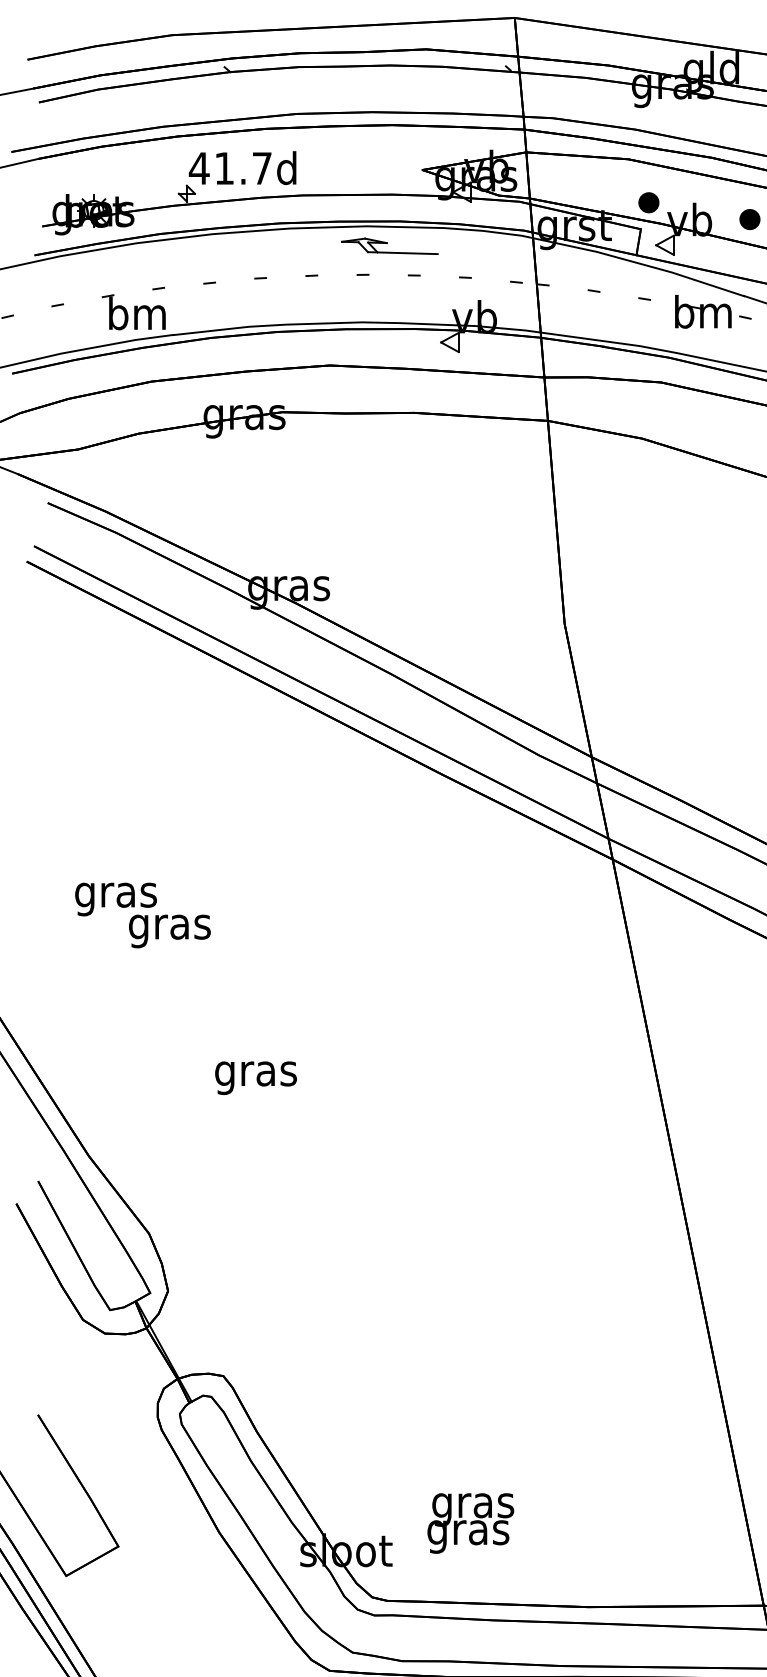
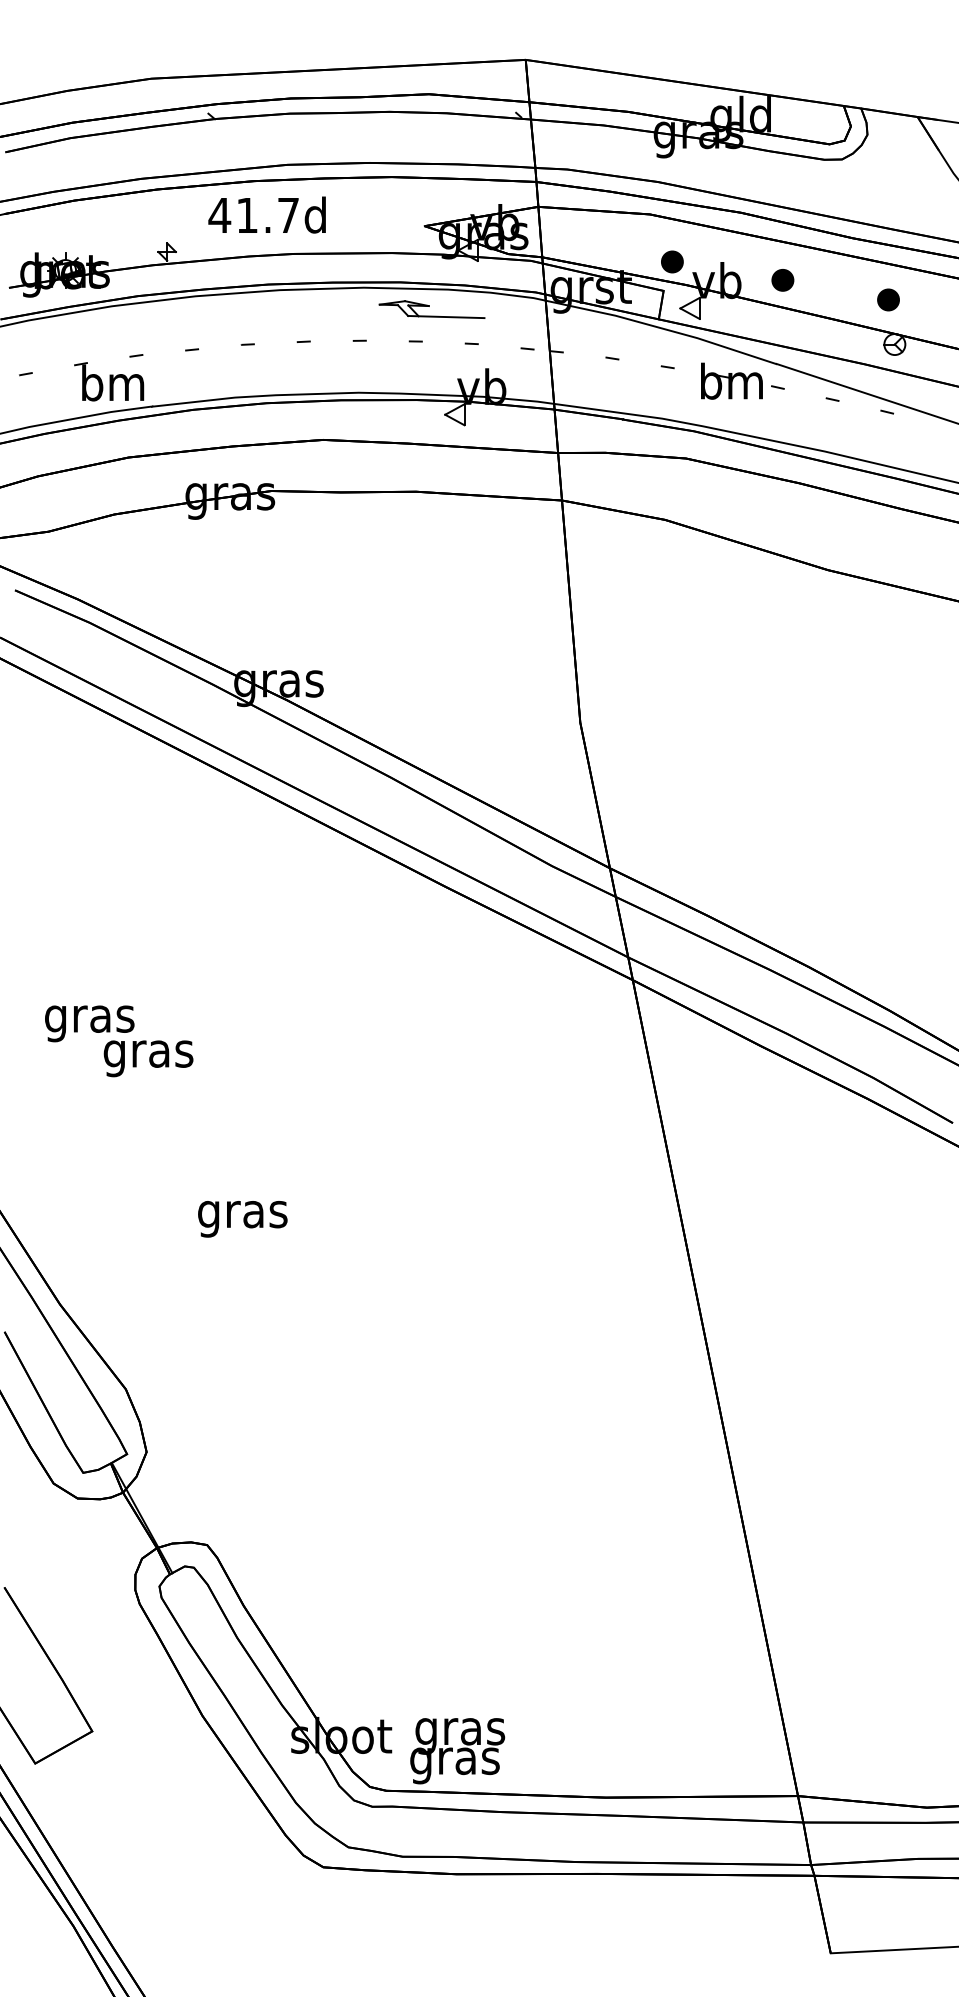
text: (242, 167) -> (266, 214), moved
part: (389, 246) -> (431, 309), moved
text: (470, 1523) -> (457, 1751), moved

